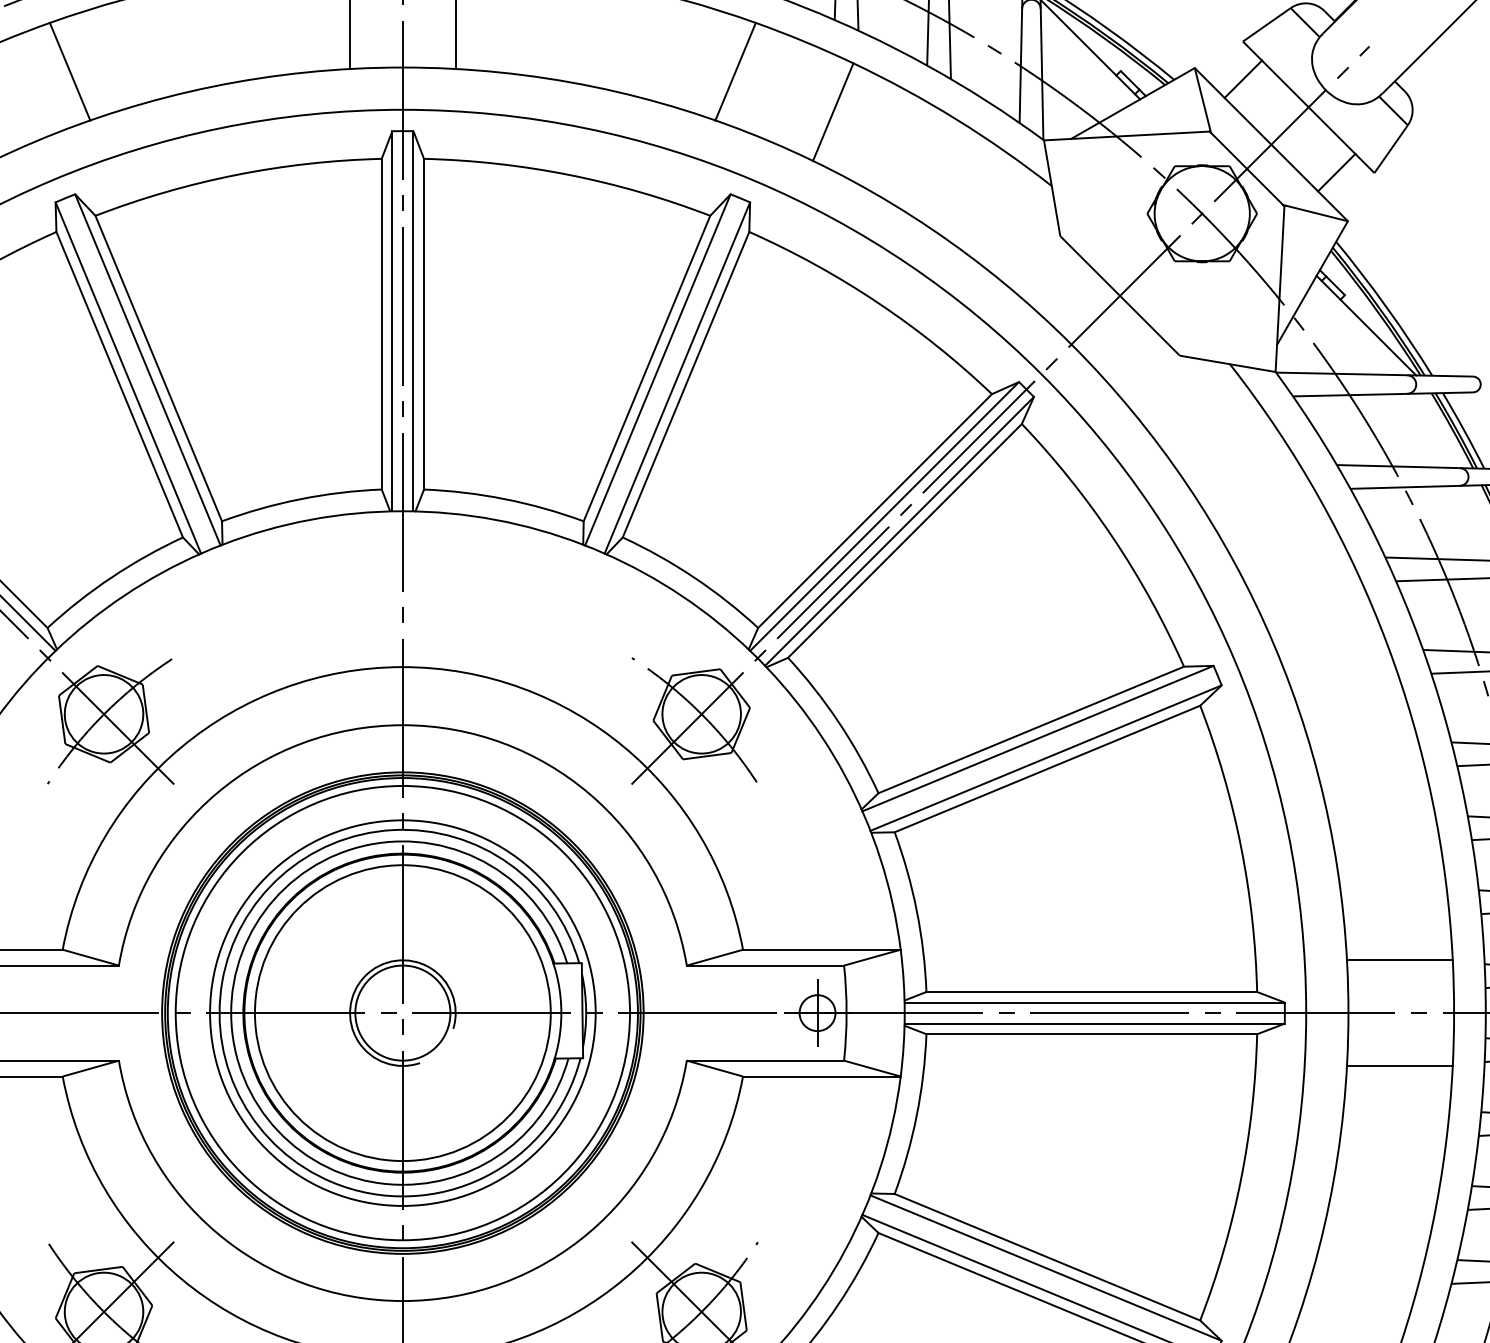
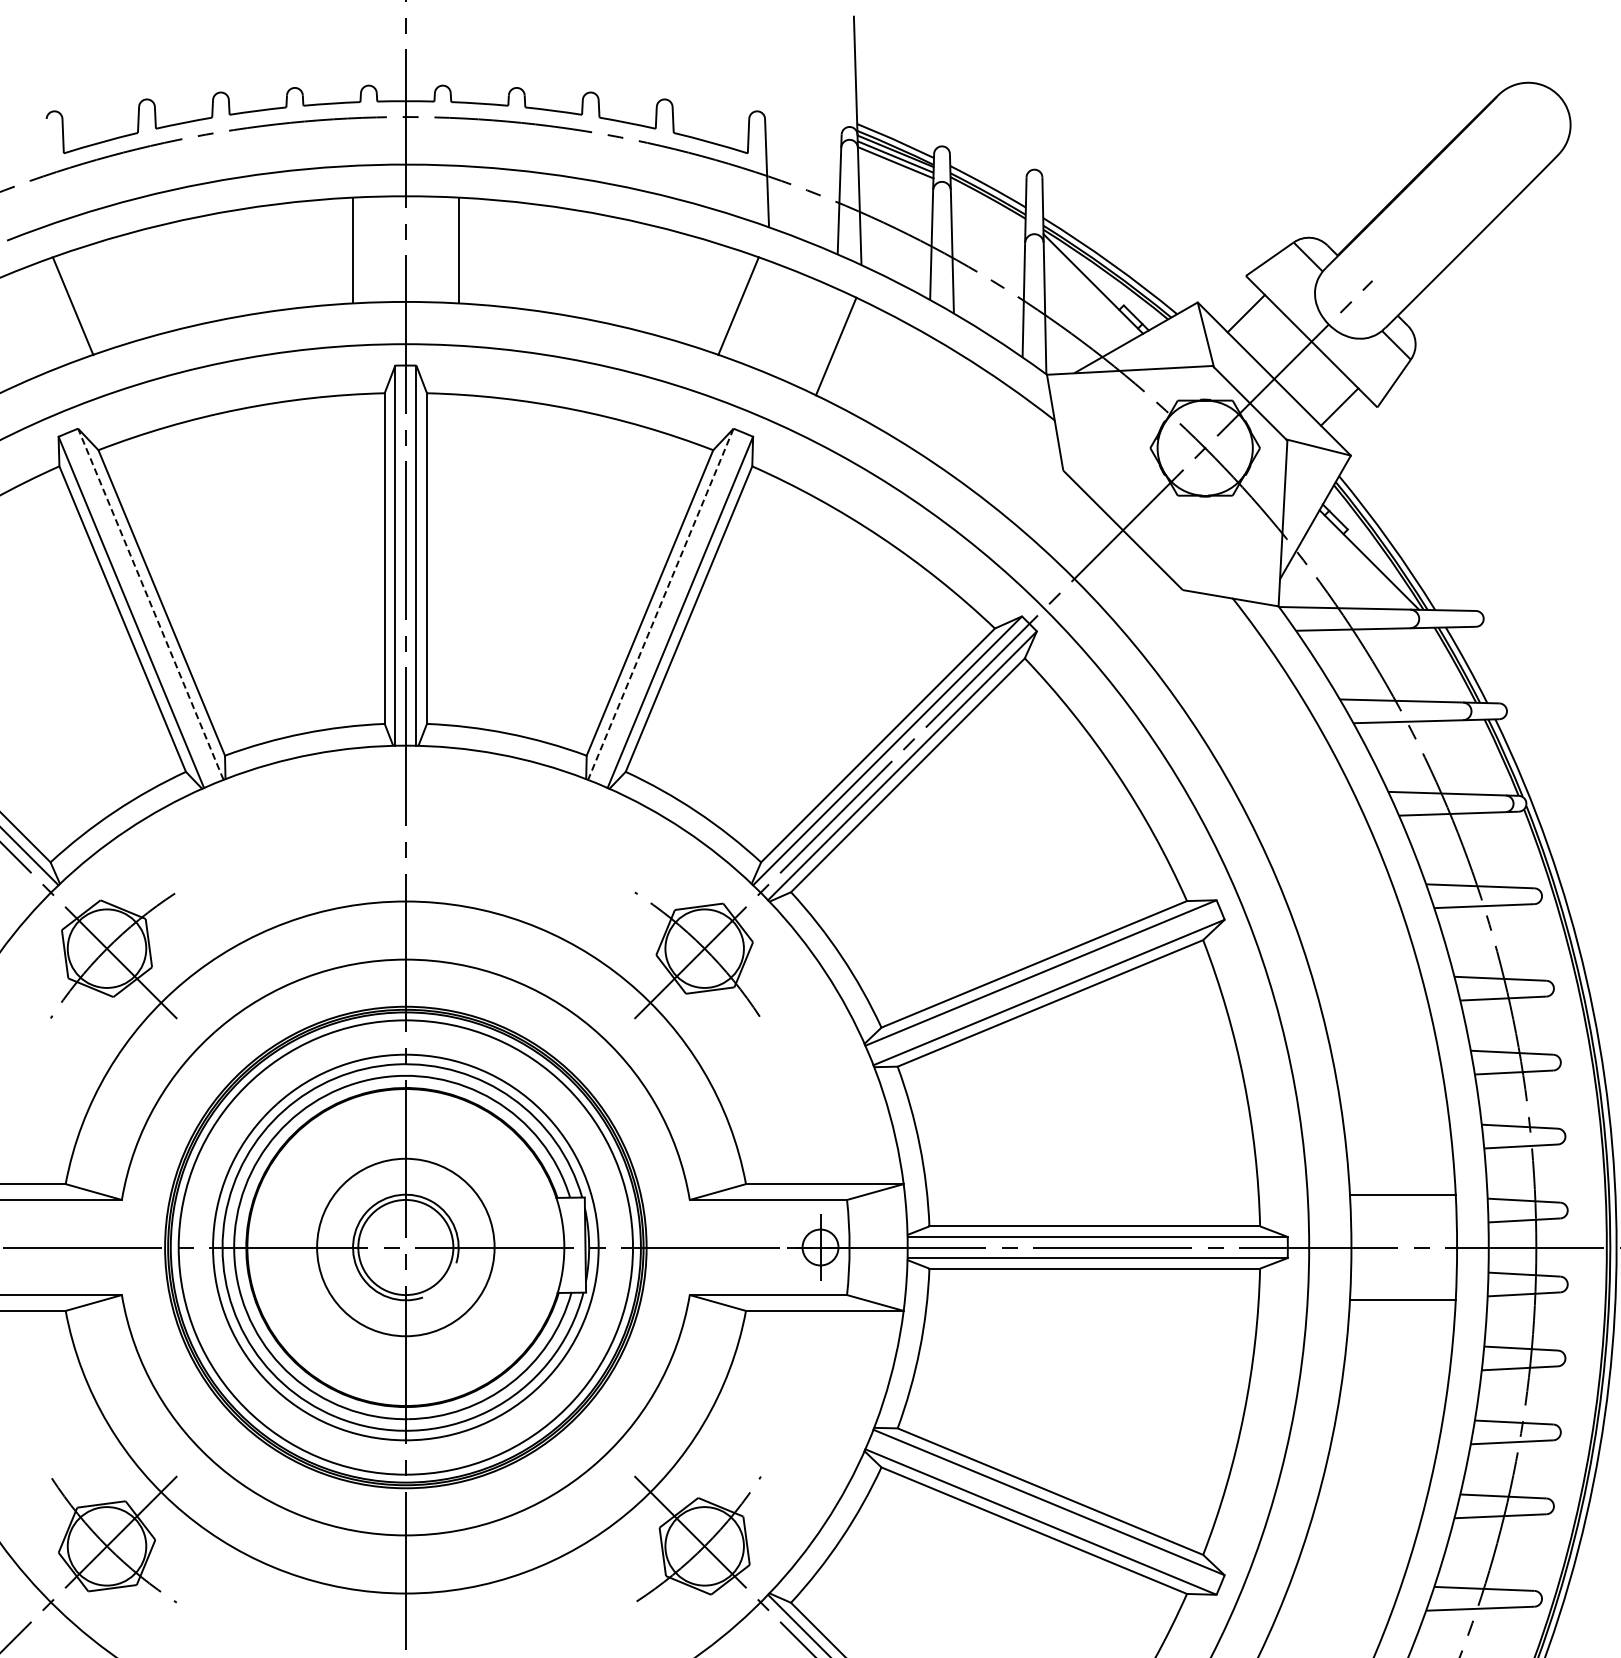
line: (147, 369) -> (150, 603), solid -> dashed
line: (657, 370) -> (660, 604), solid -> dashed
circle: (402, 1013) -> (405, 1247), size x0.6

